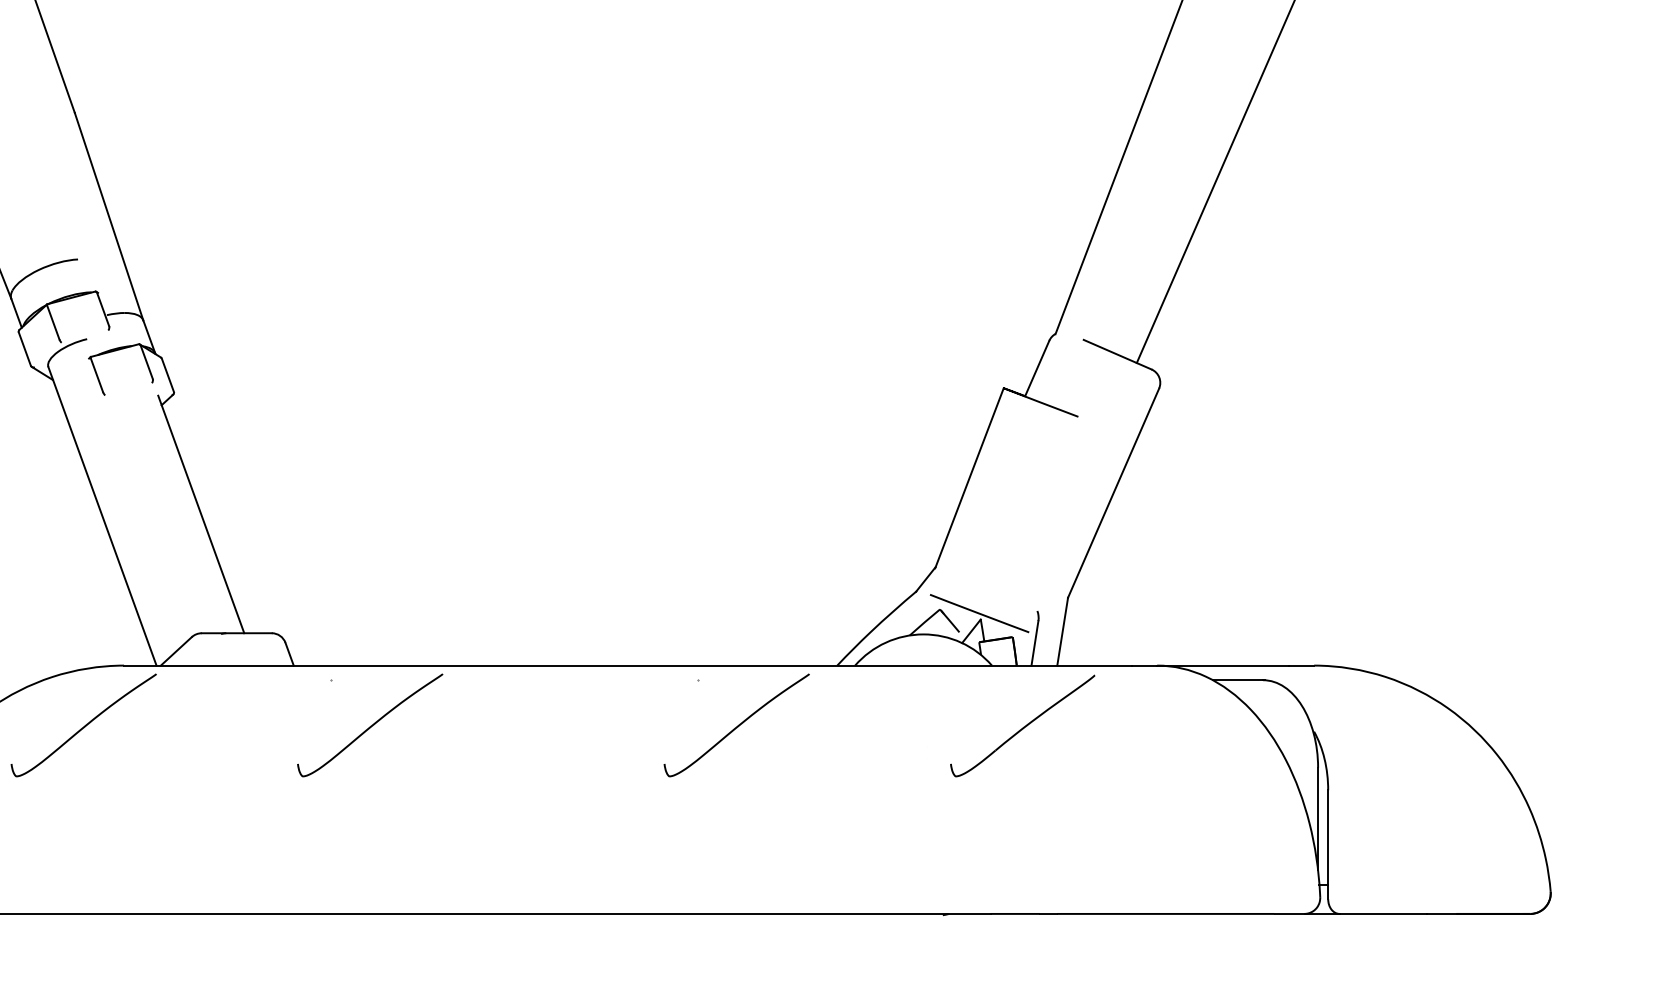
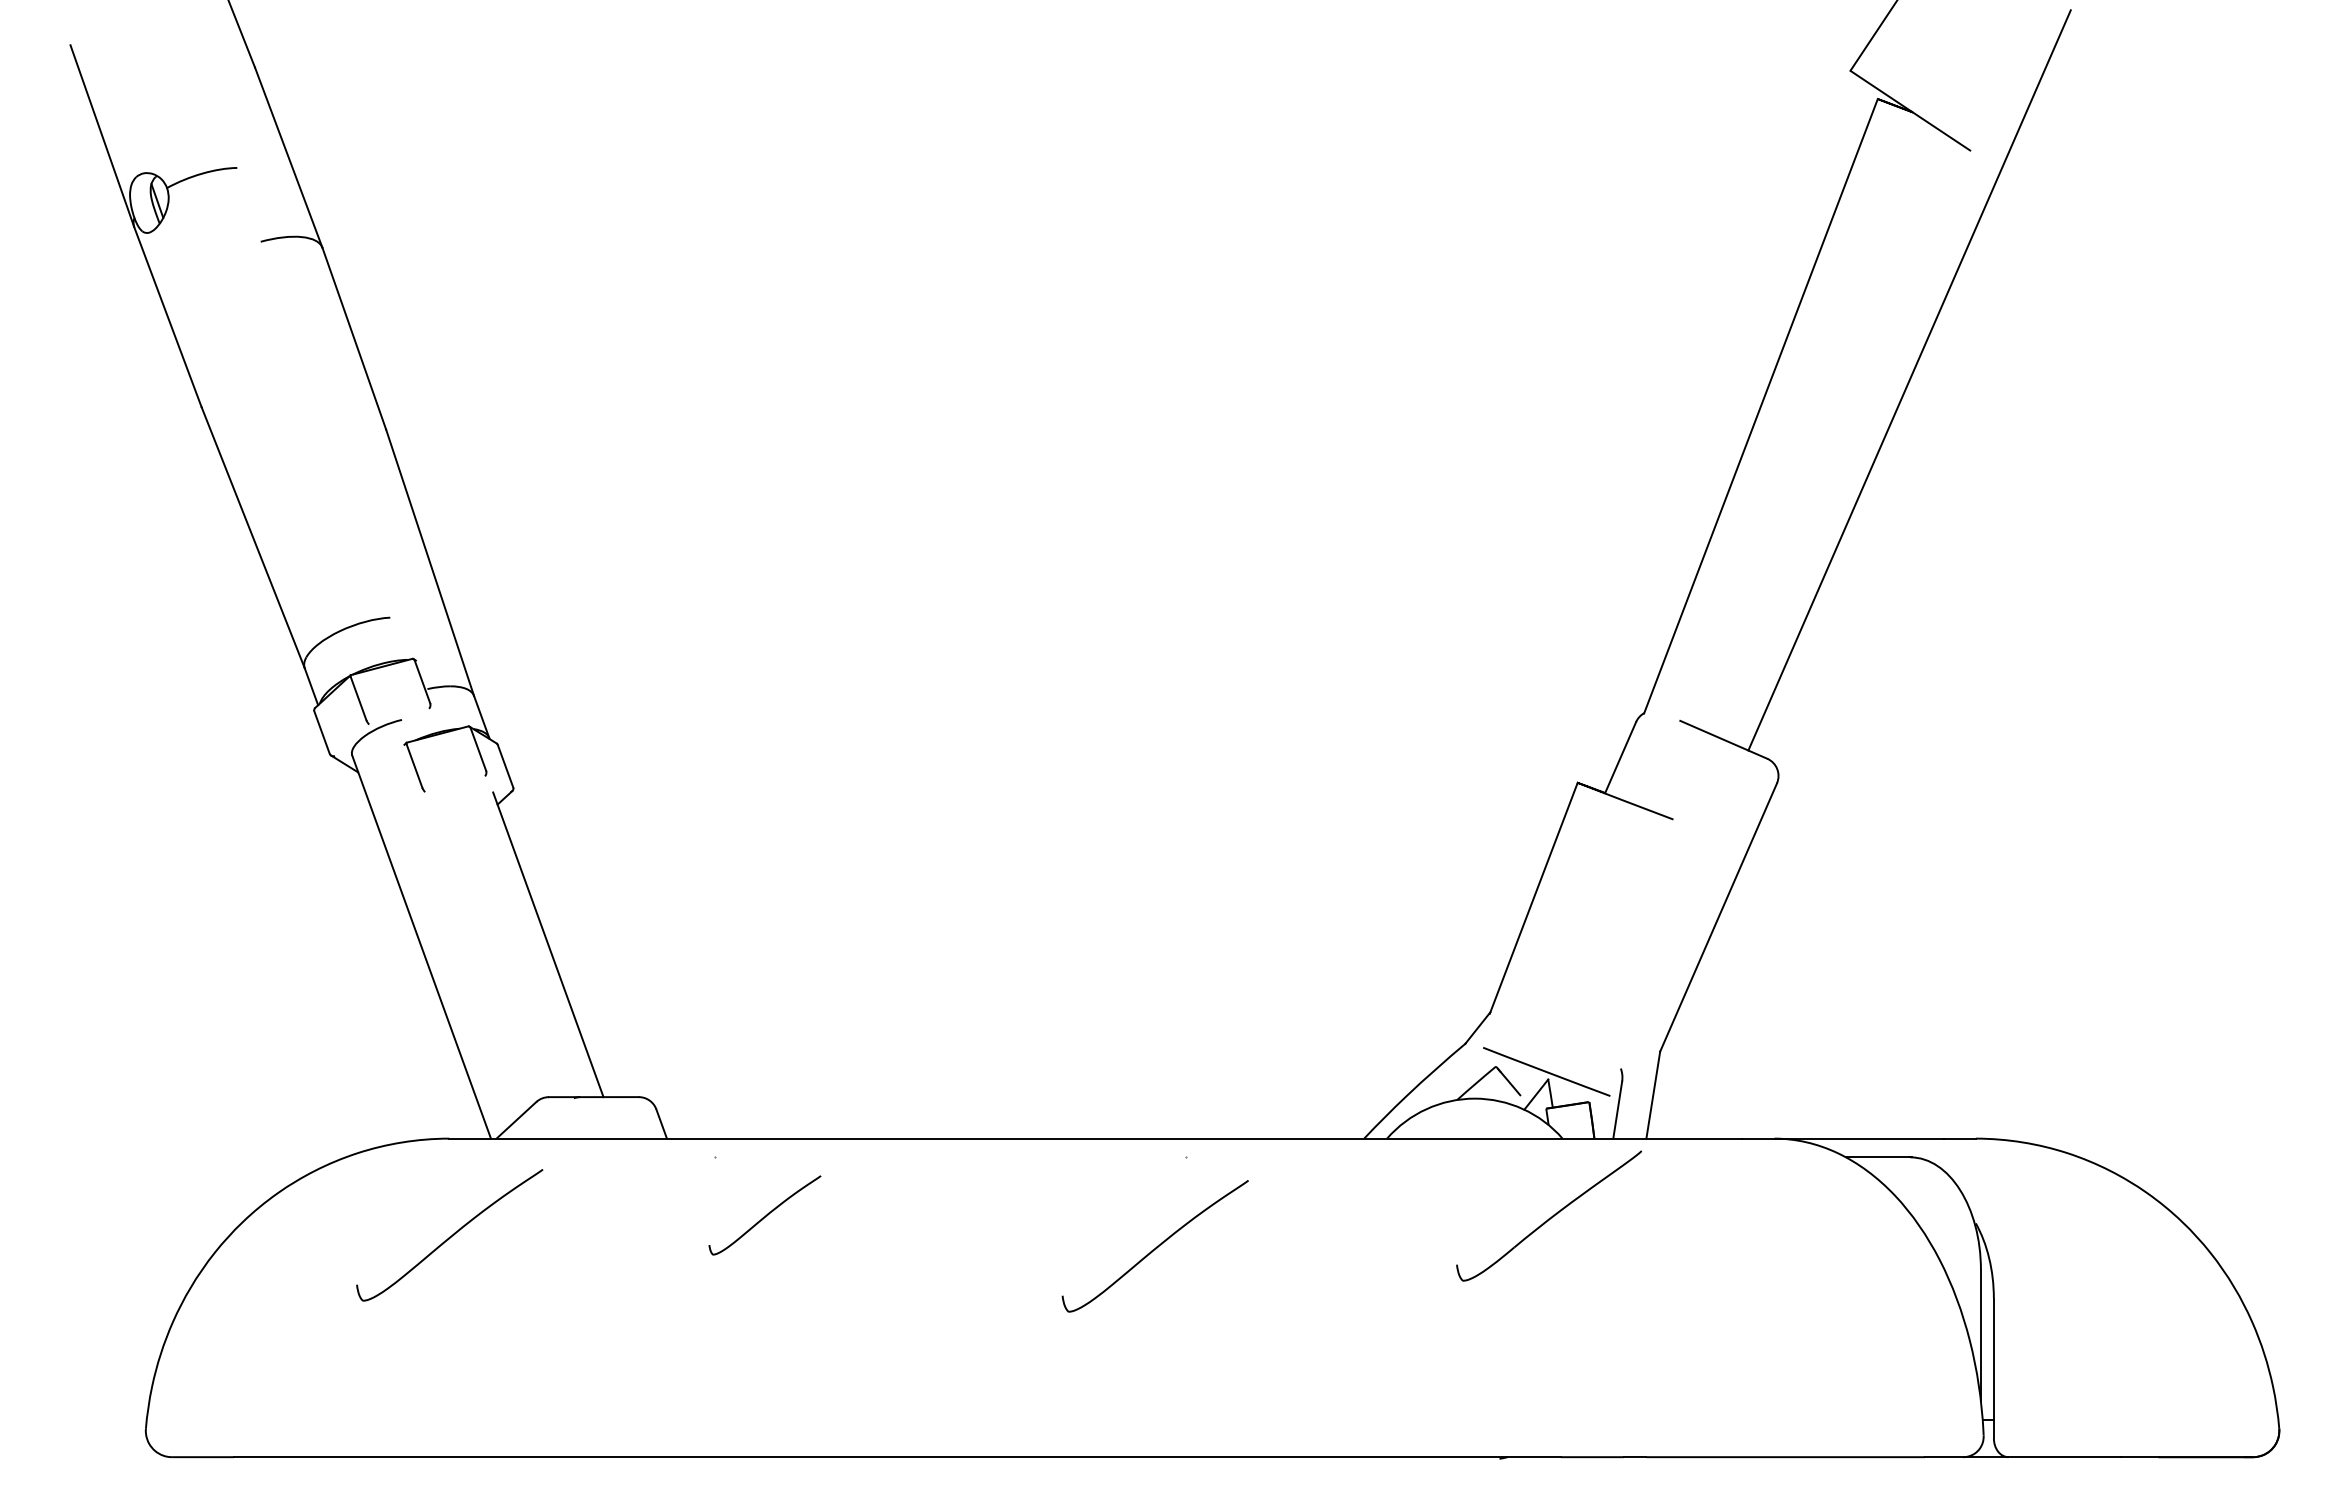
part: (369, 725) -> (764, 1215), size x0.6
part: (736, 725) -> (1154, 1246), moved
part: (1022, 725) -> (1548, 1215), moved
curve: (83, 726) -> (449, 1236), moved

